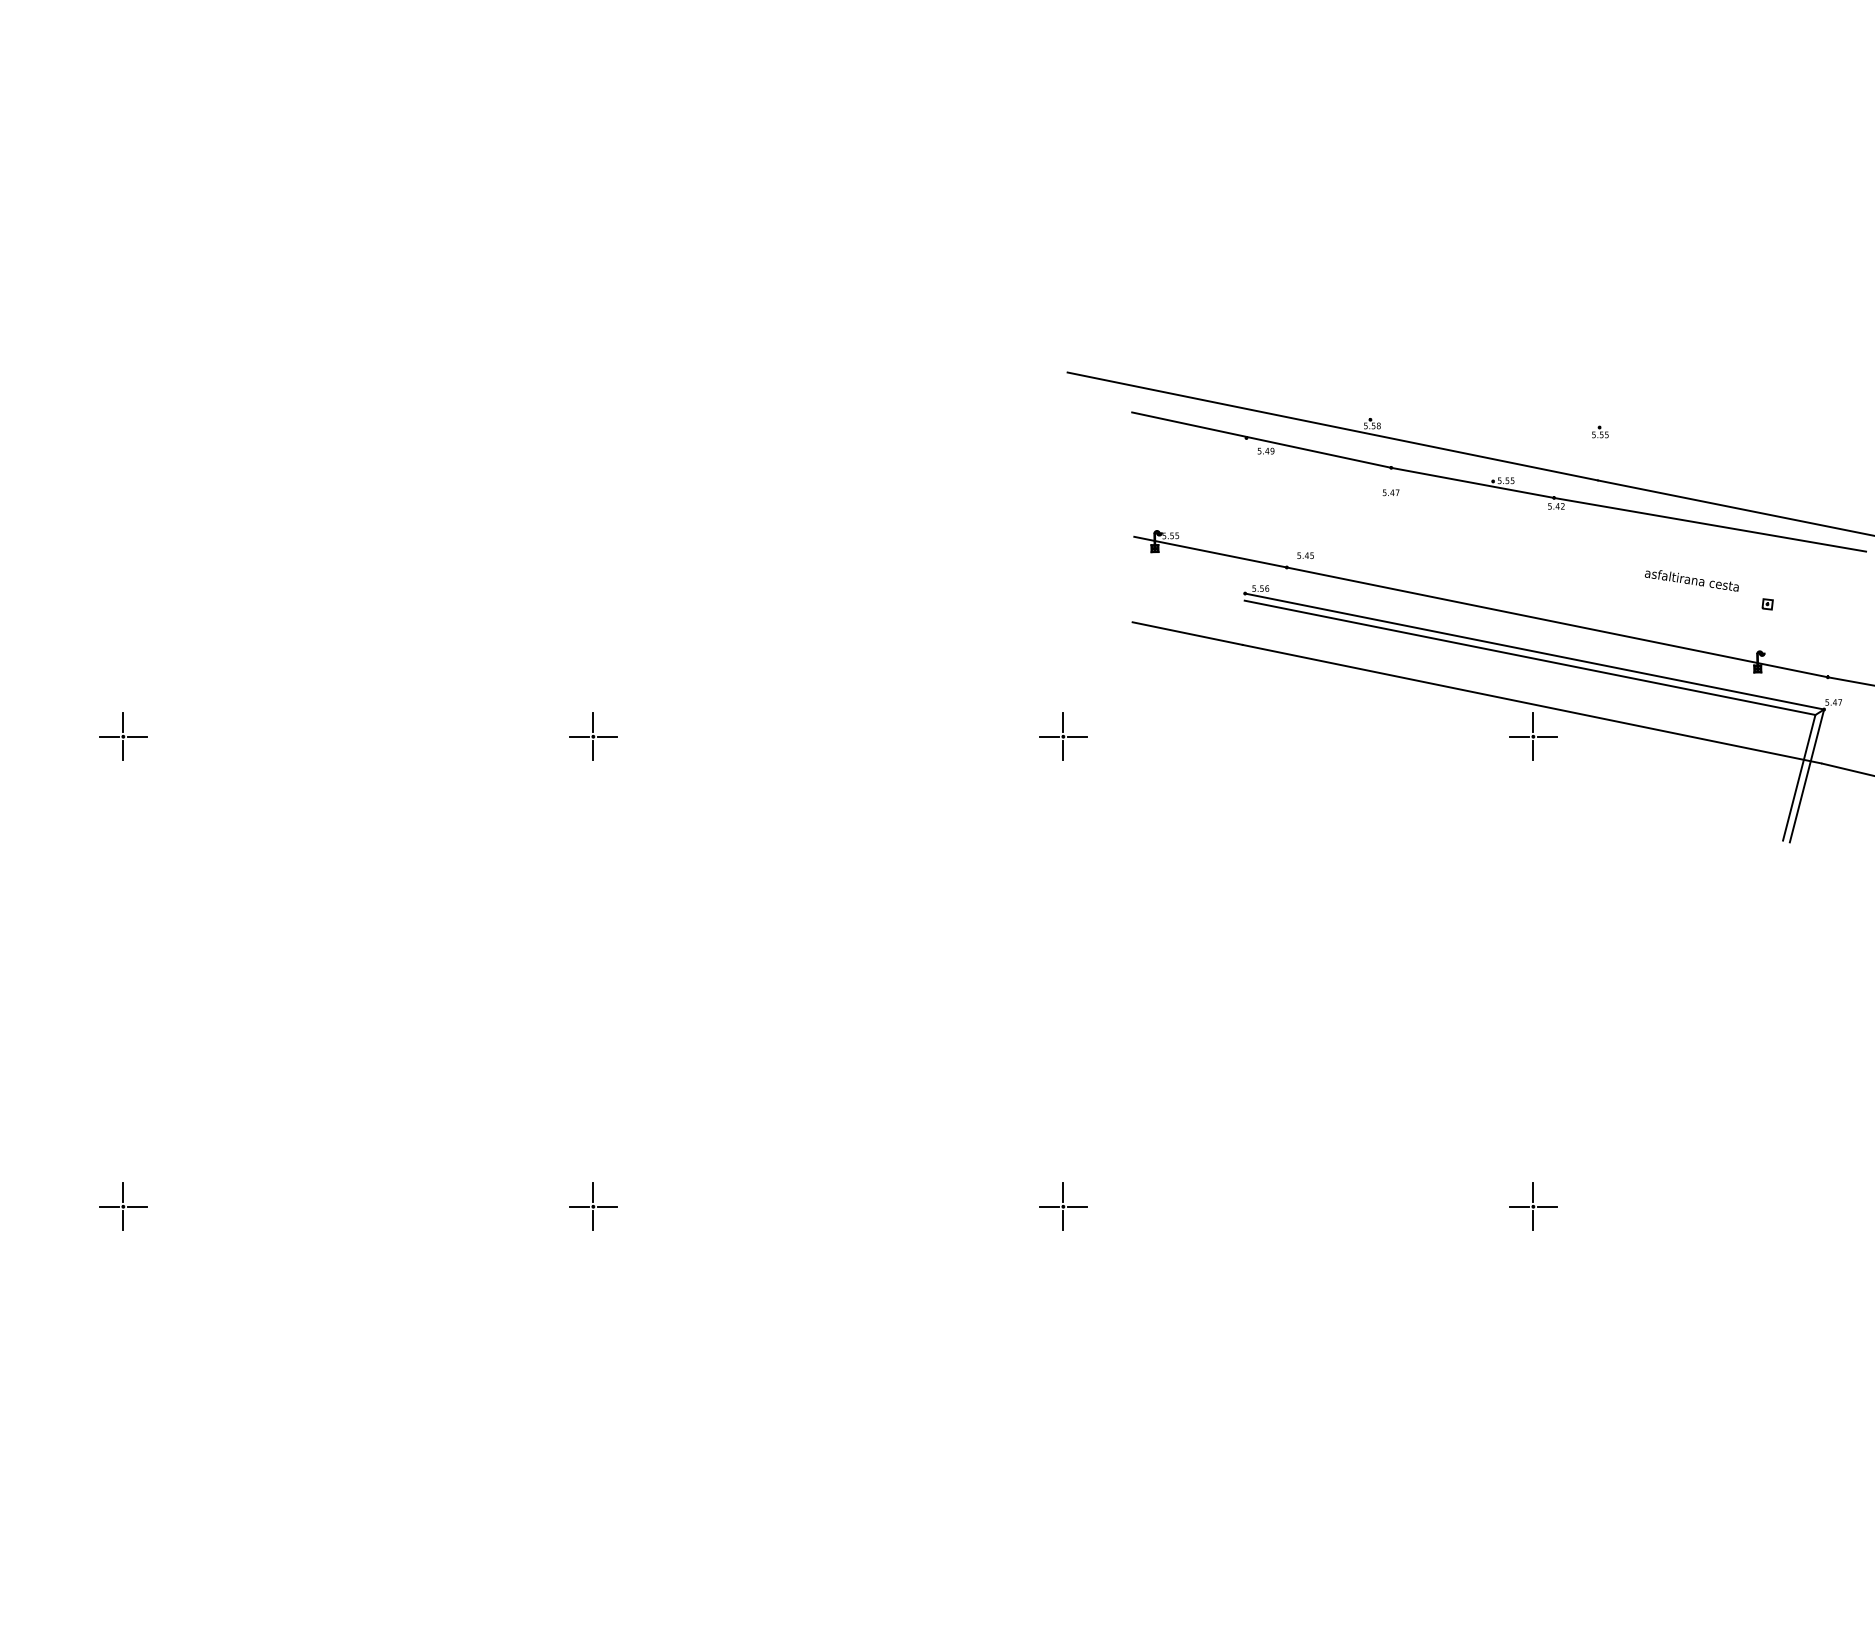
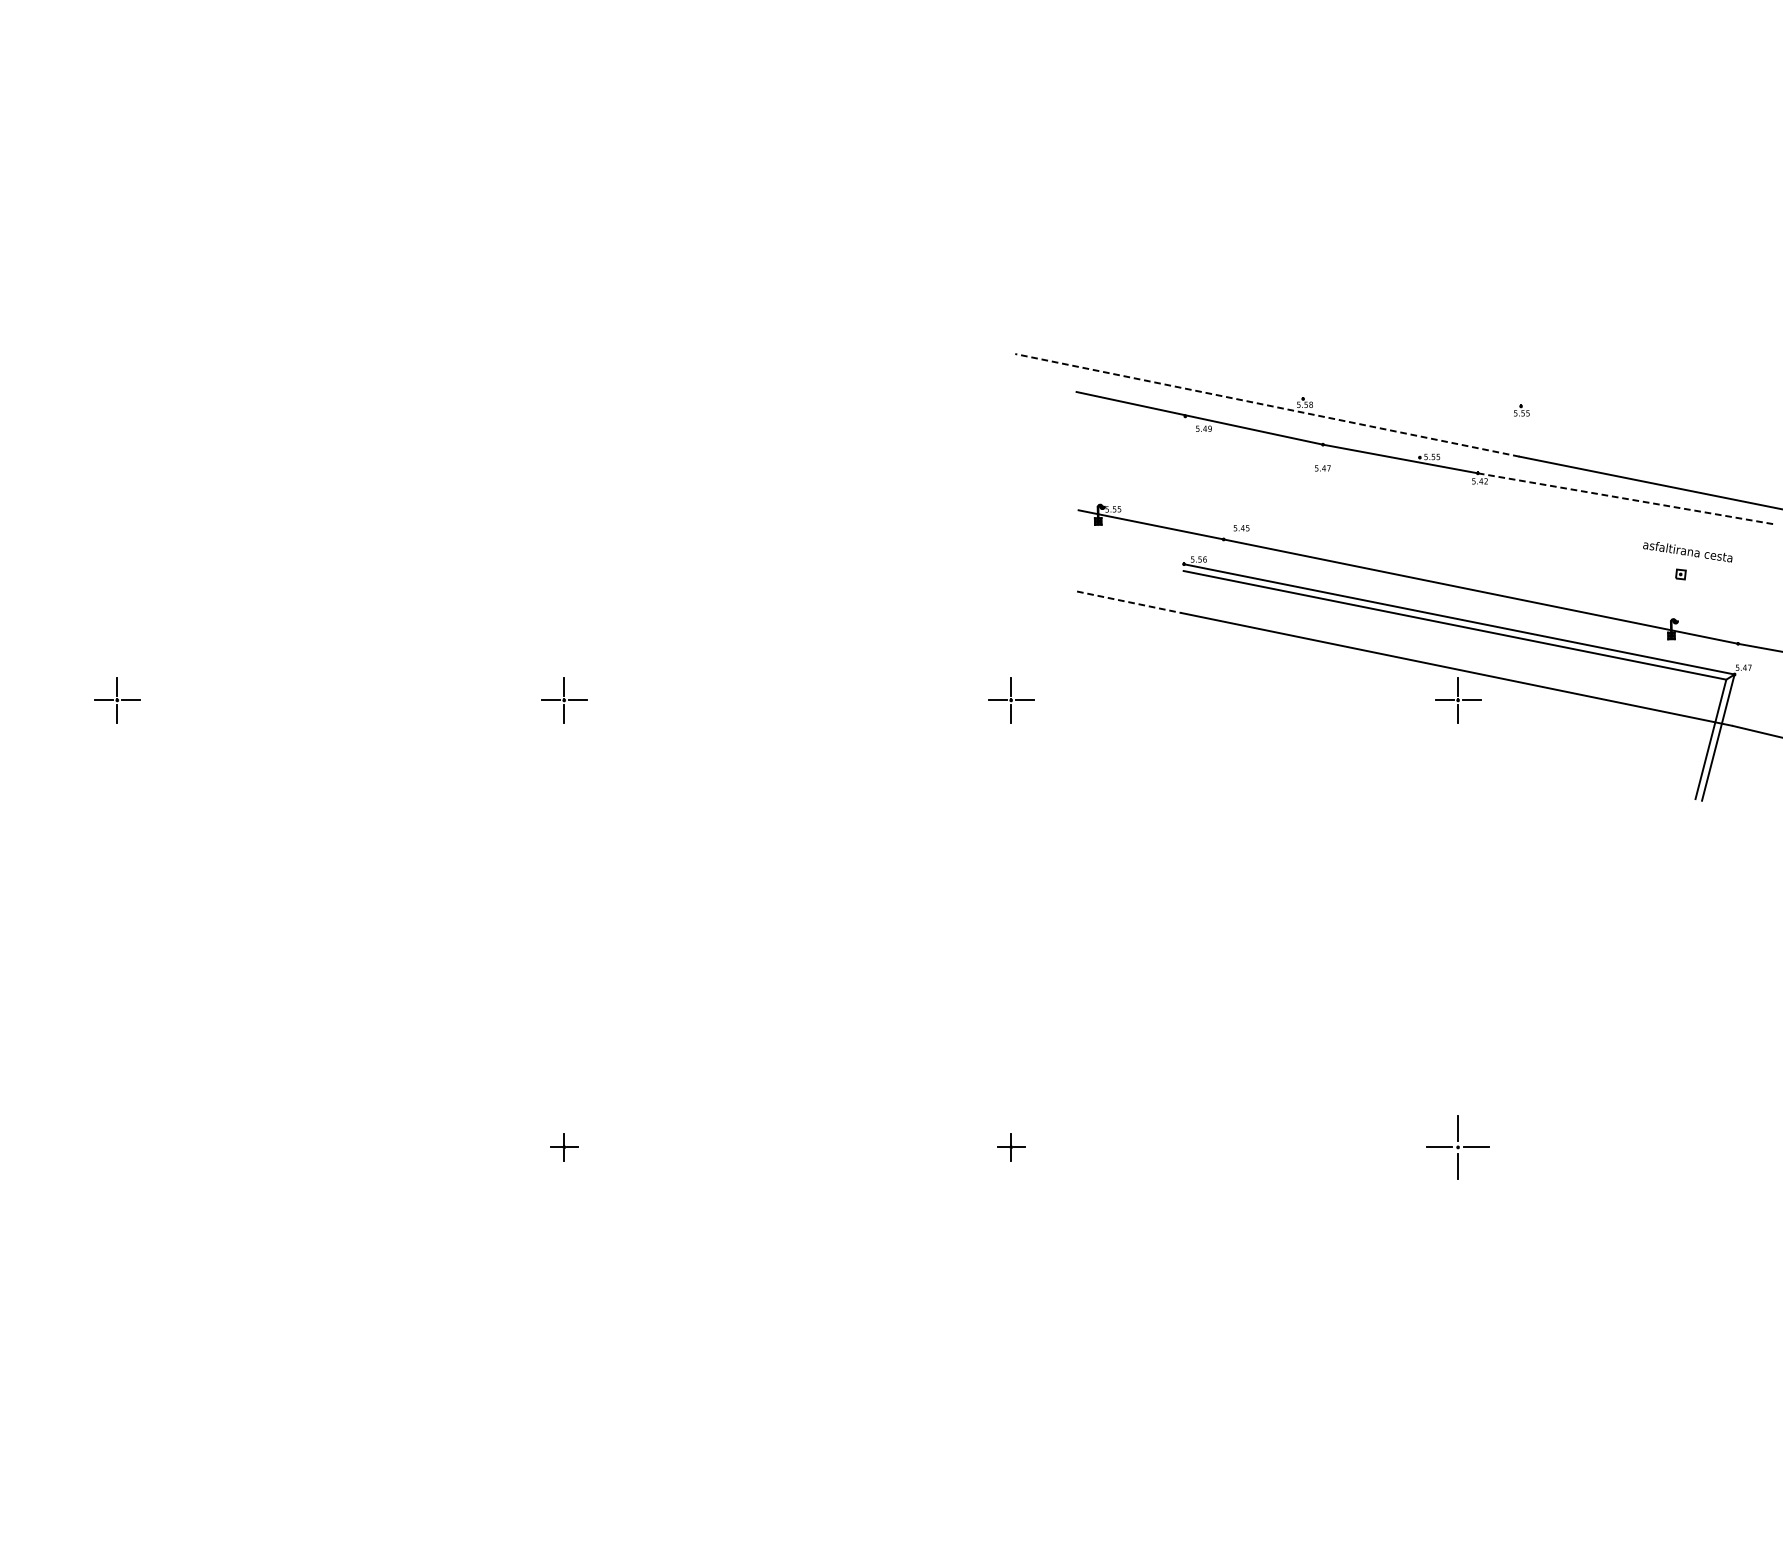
line: (1332, 426) -> (1267, 405), solid -> dashed
line: (1710, 524) -> (1626, 498), solid -> dashed
text: (1691, 580) -> (1687, 551), moved
line: (1188, 633) -> (1130, 602), solid -> dashed
part: (123, 1206) -> (117, 1147), removed
part: (593, 1206) -> (564, 1147), size x0.6
part: (1063, 1206) -> (1011, 1147), size x0.6
part: (1533, 1206) -> (1458, 1147), size x1.4

